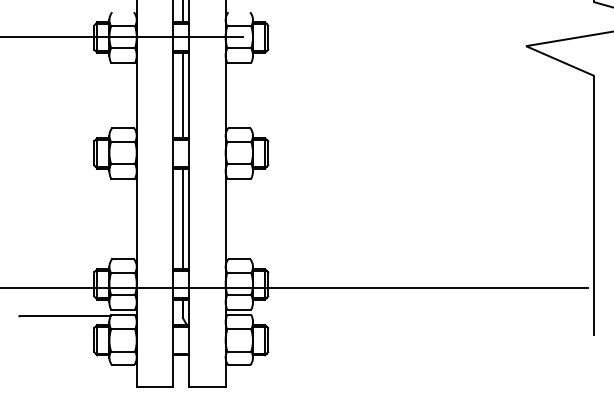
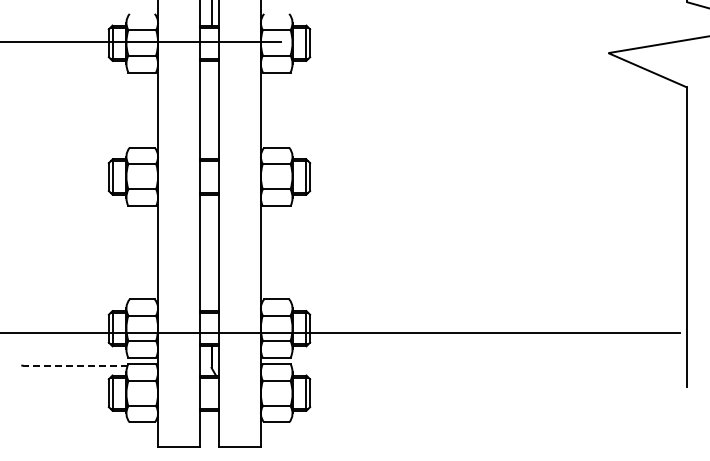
line: (182, 94) -> (211, 109), removed
line: (182, 218) -> (211, 252), removed
line: (65, 316) -> (75, 365), solid -> dashed

